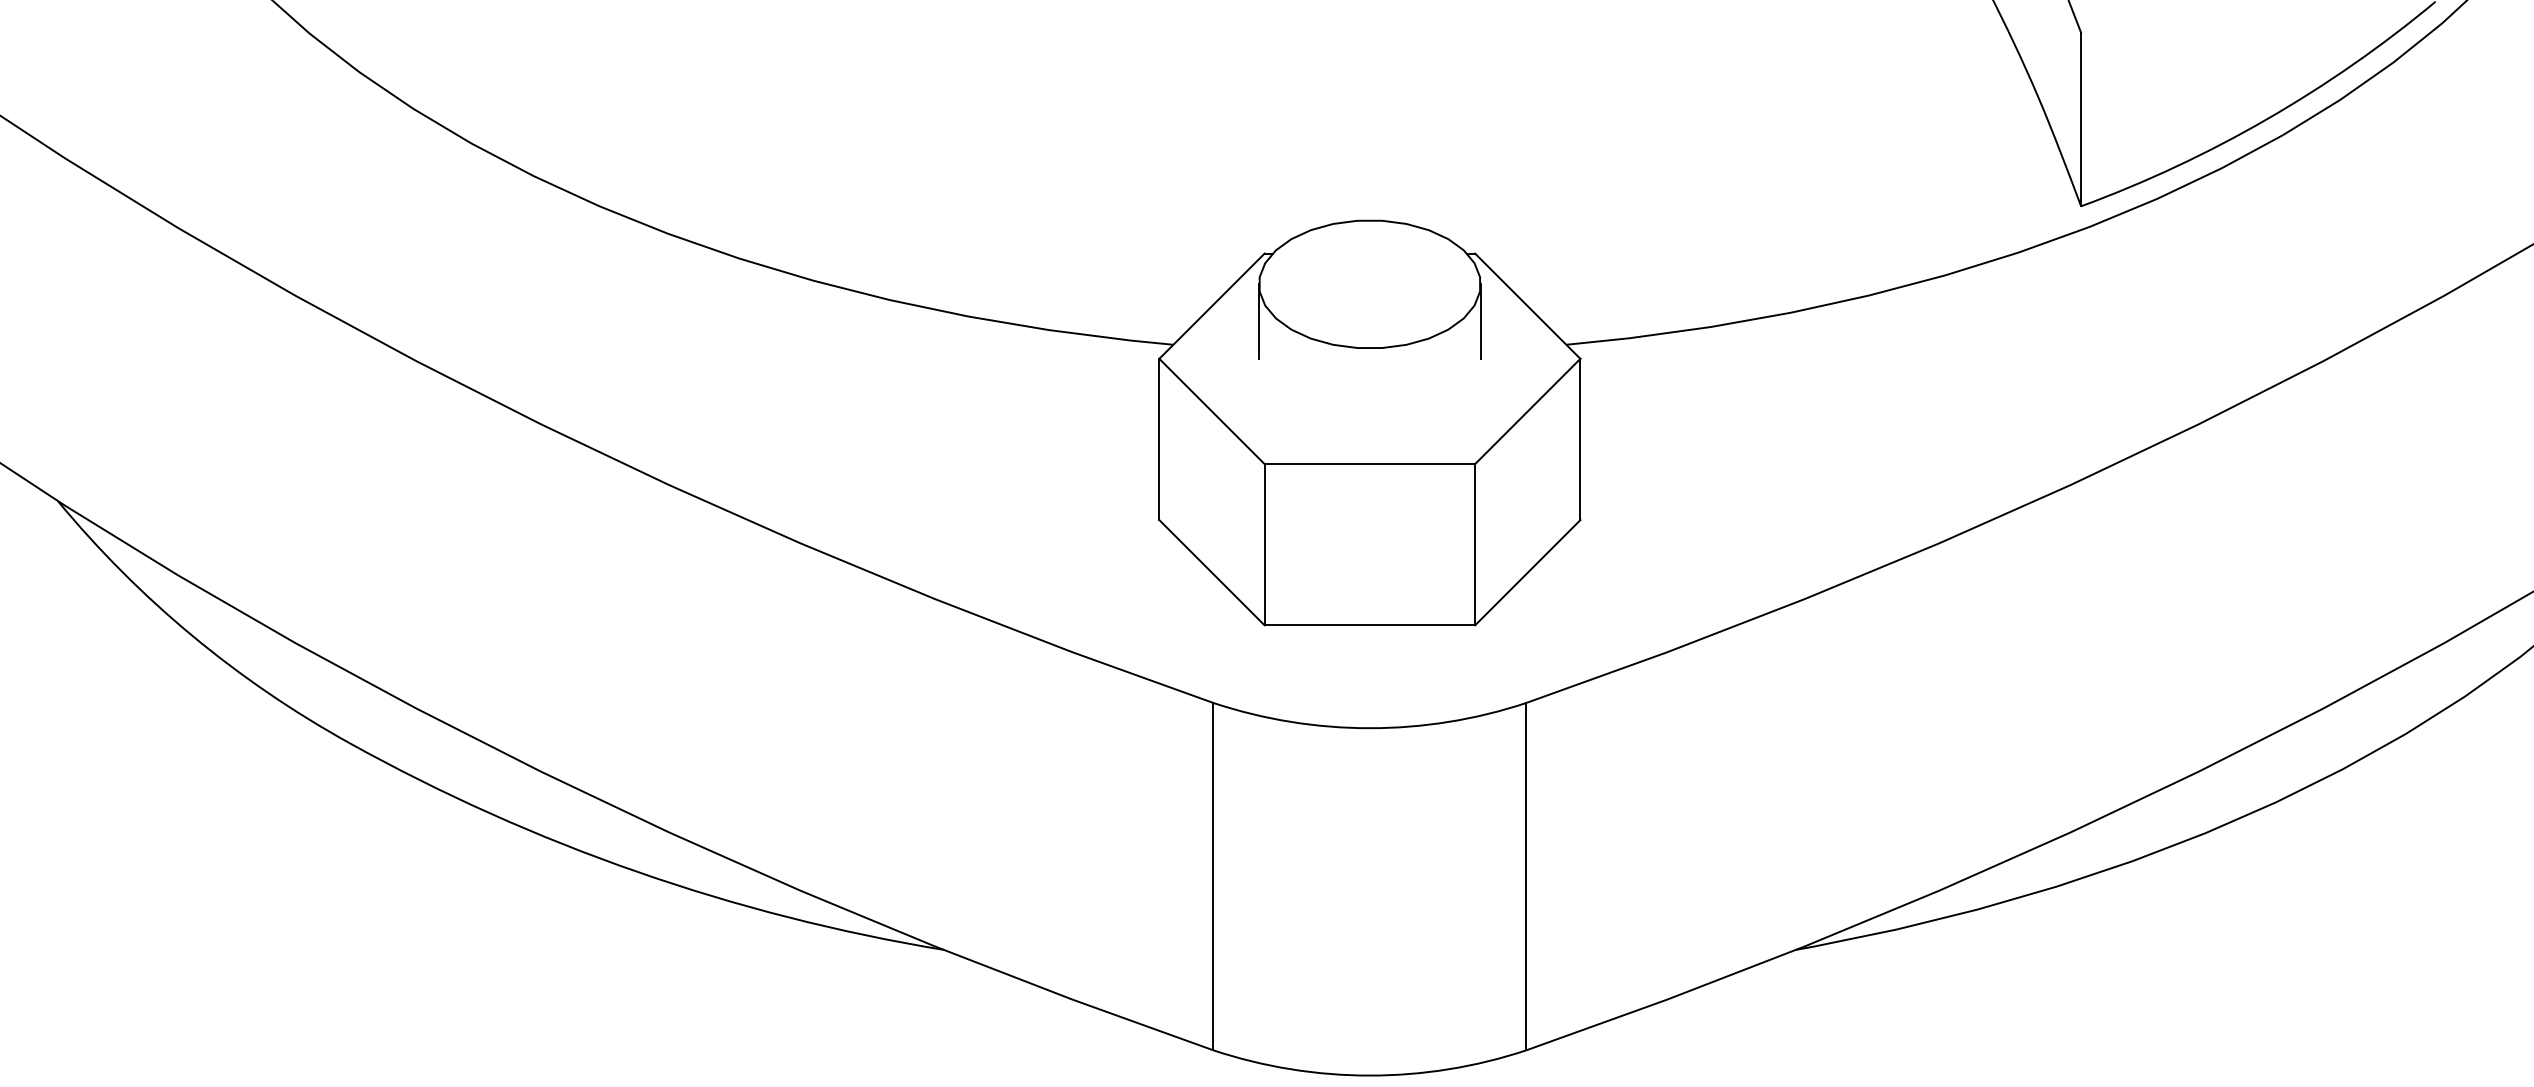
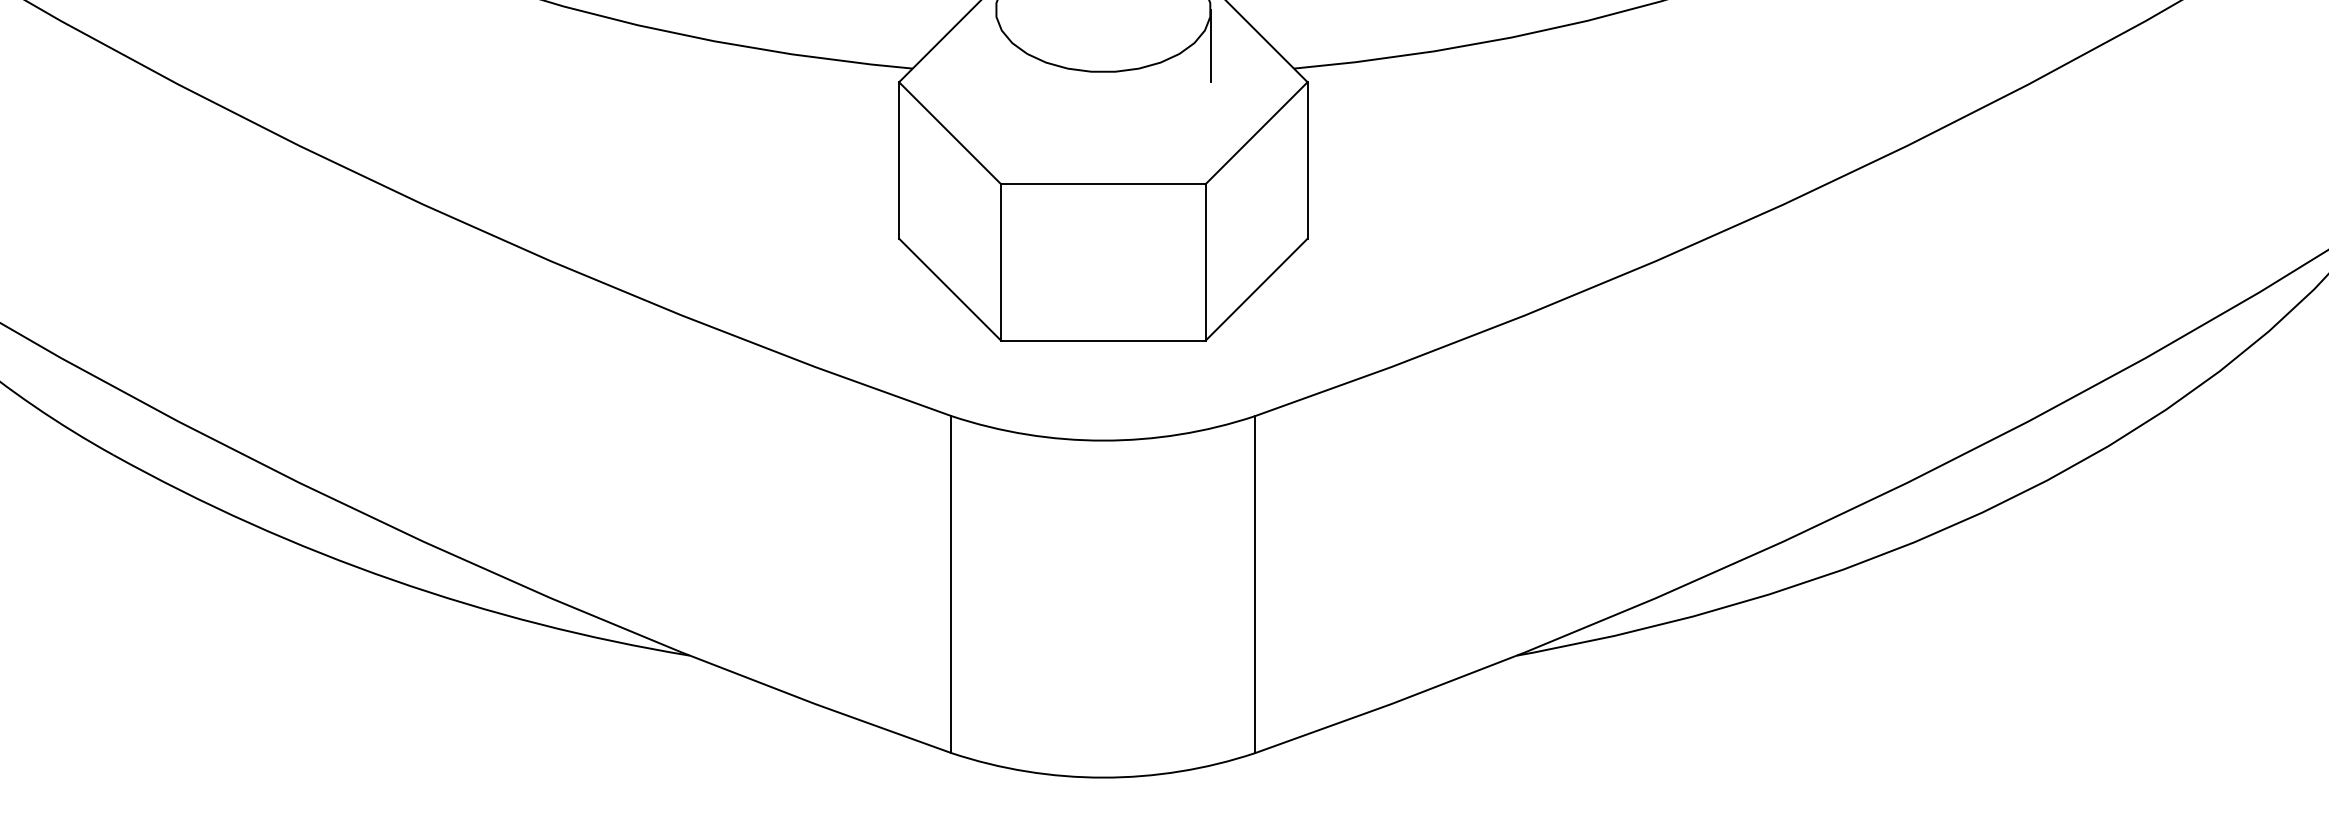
line: (1258, 321) -> (995, 46), removed

